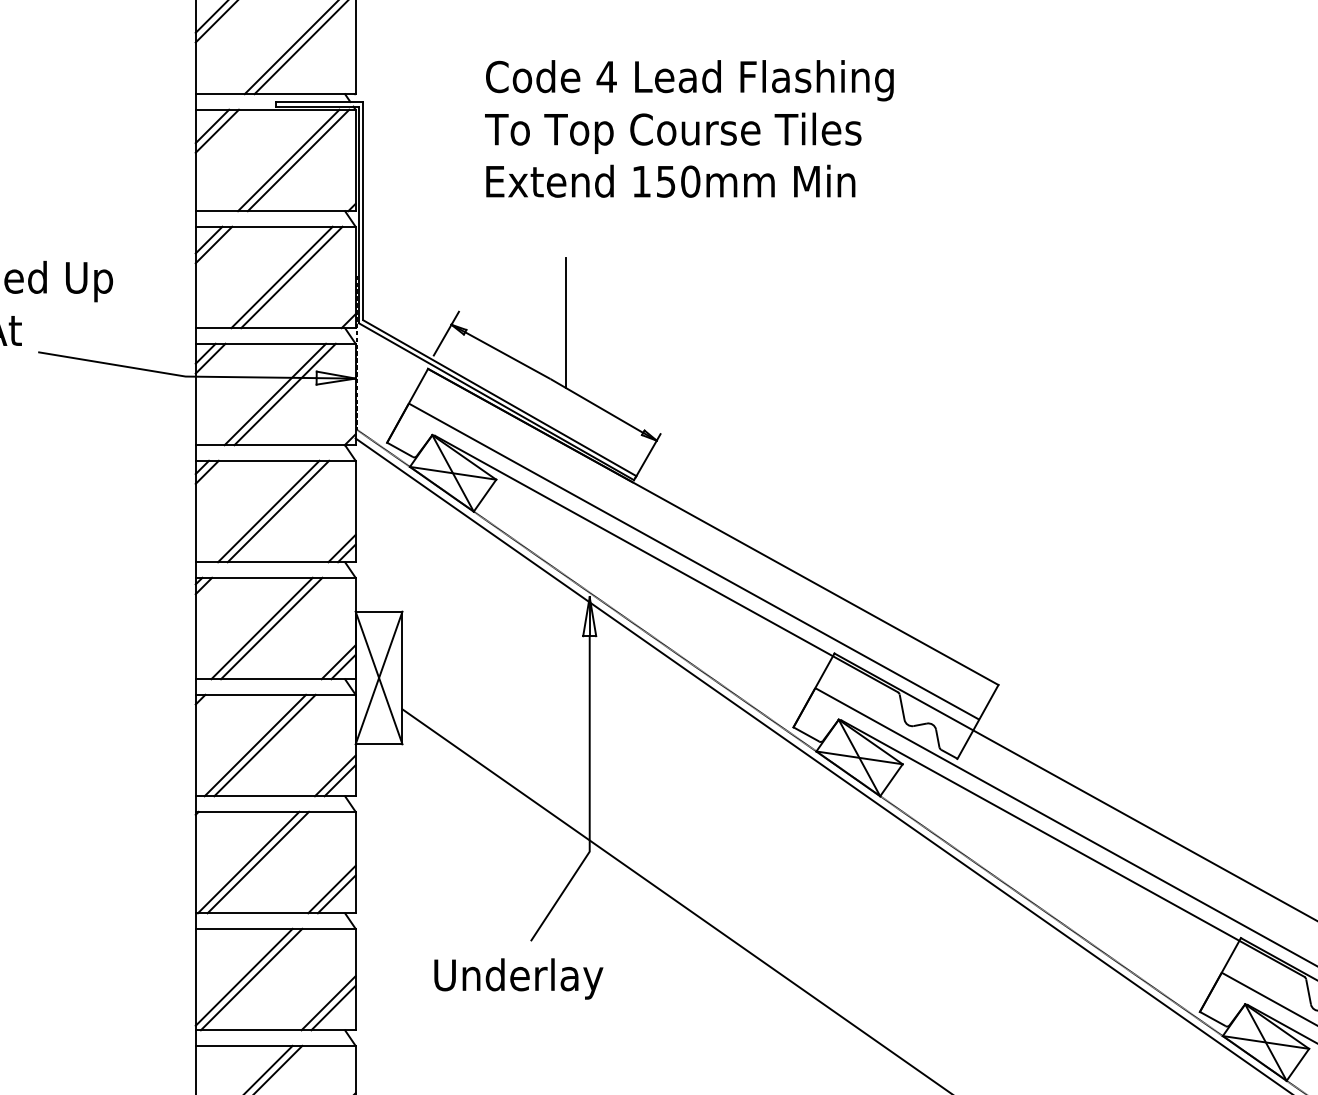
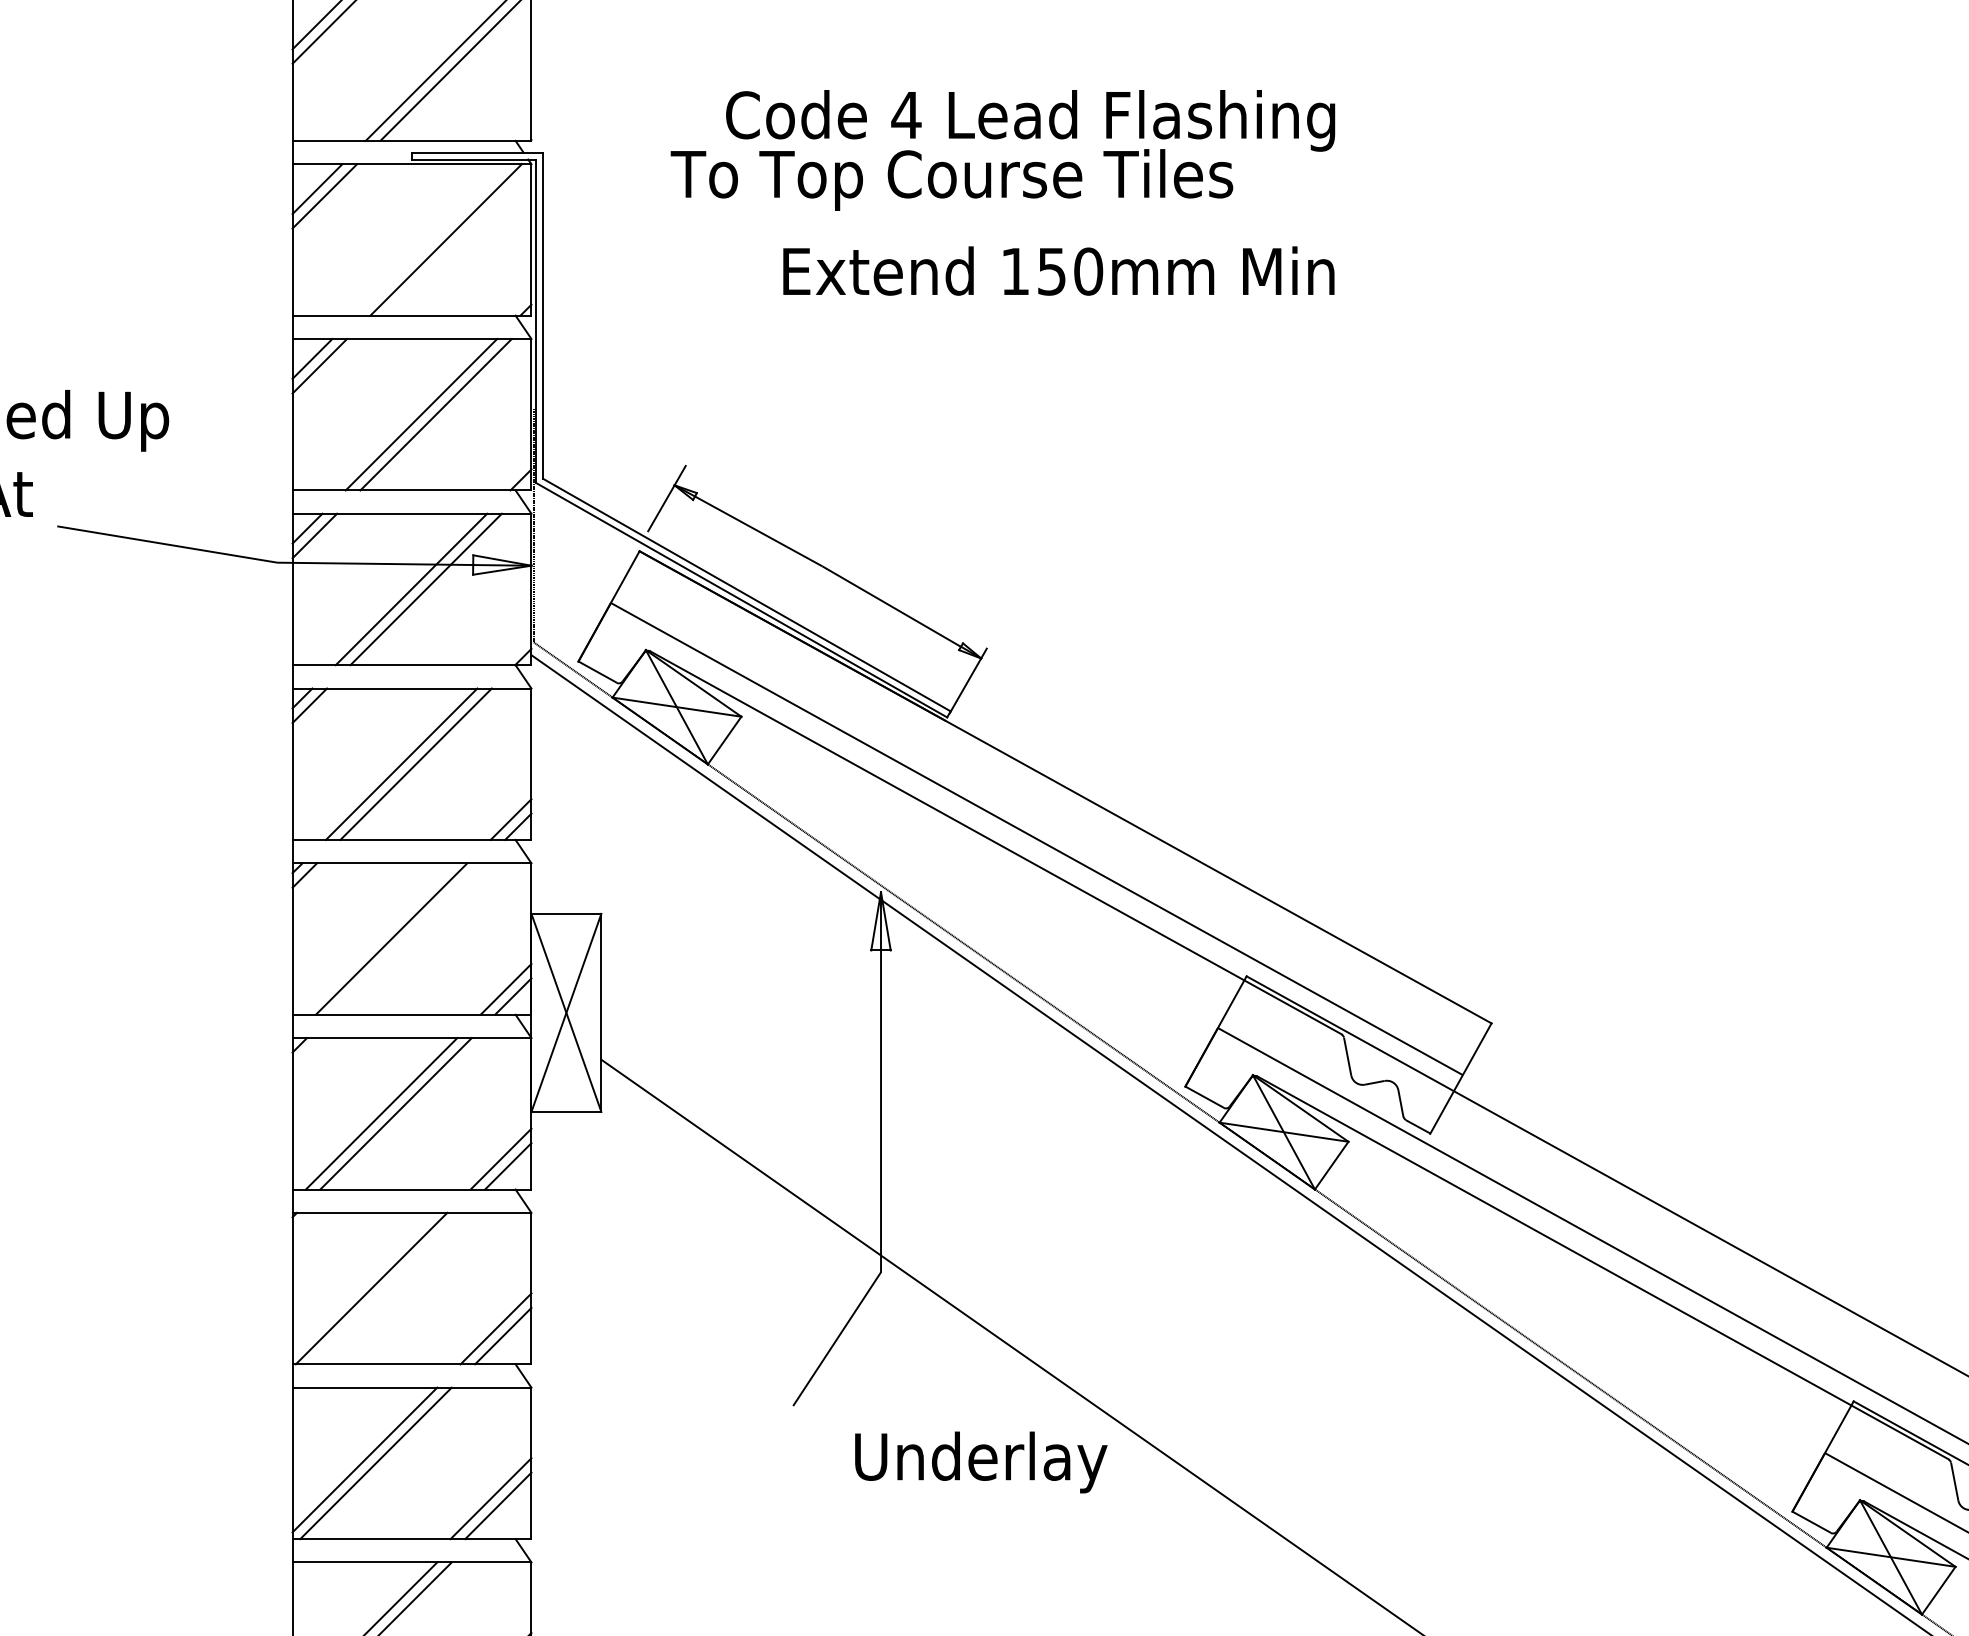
text: (673, 132) -> (952, 178), moved
line: (288, 160) -> (431, 239), removed
text: (670, 180) -> (1058, 269), moved
line: (565, 322) -> (844, 481), removed
line: (271, 628) -> (405, 938), removed
line: (258, 862) -> (386, 1288), removed
text: (518, 978) -> (980, 1461), moved

